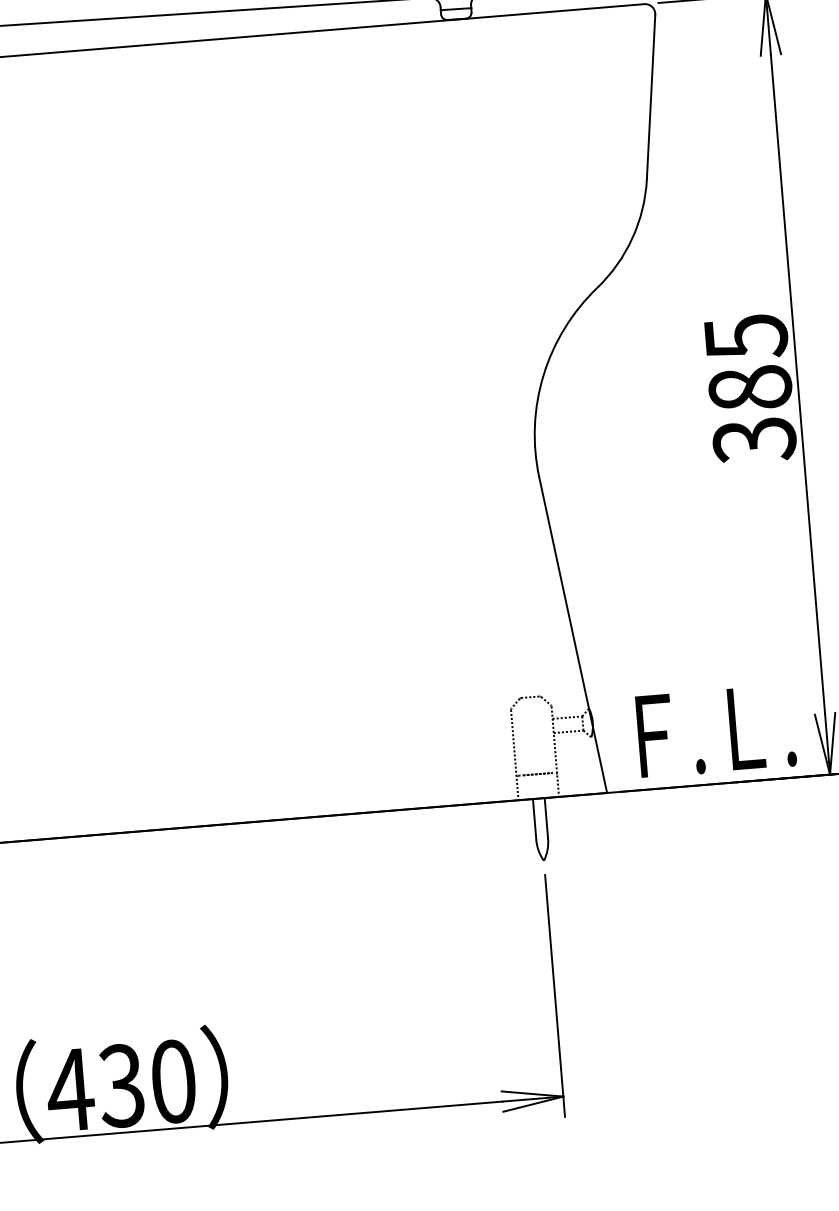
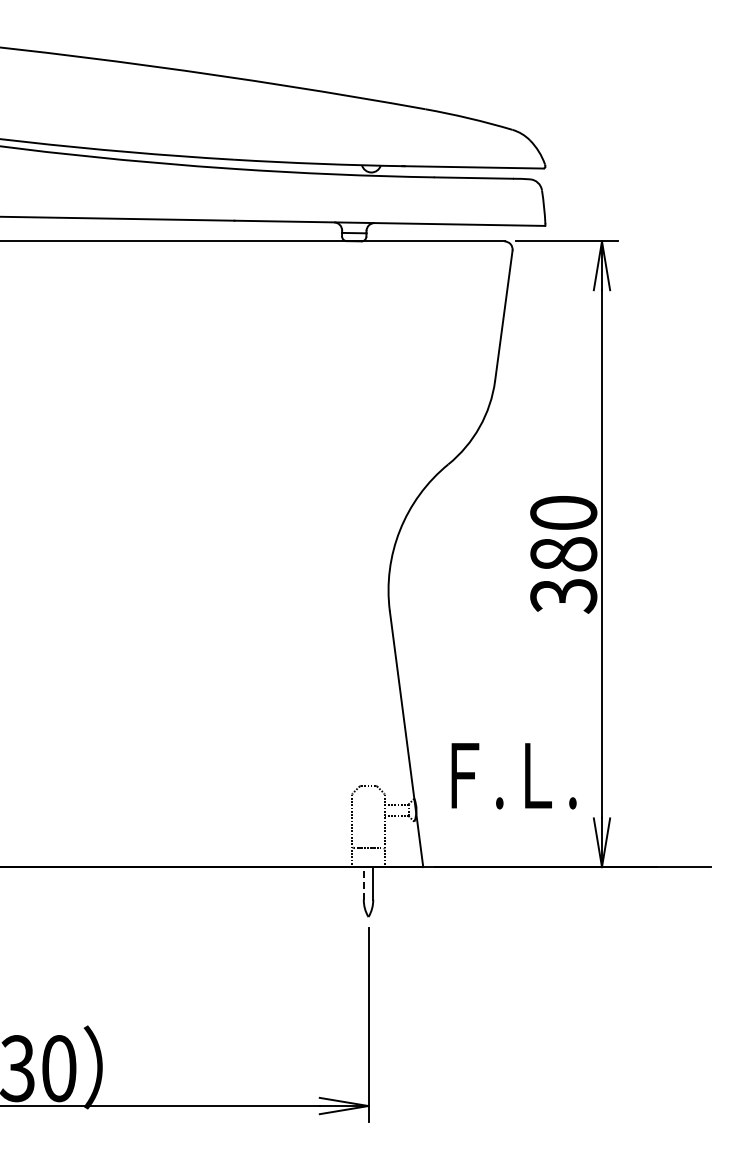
text: (745, 337) -> (563, 513), 385 -> 380
text: (715, 731) -> (513, 776), moved
line: (534, 818) -> (363, 882), solid -> dashed

